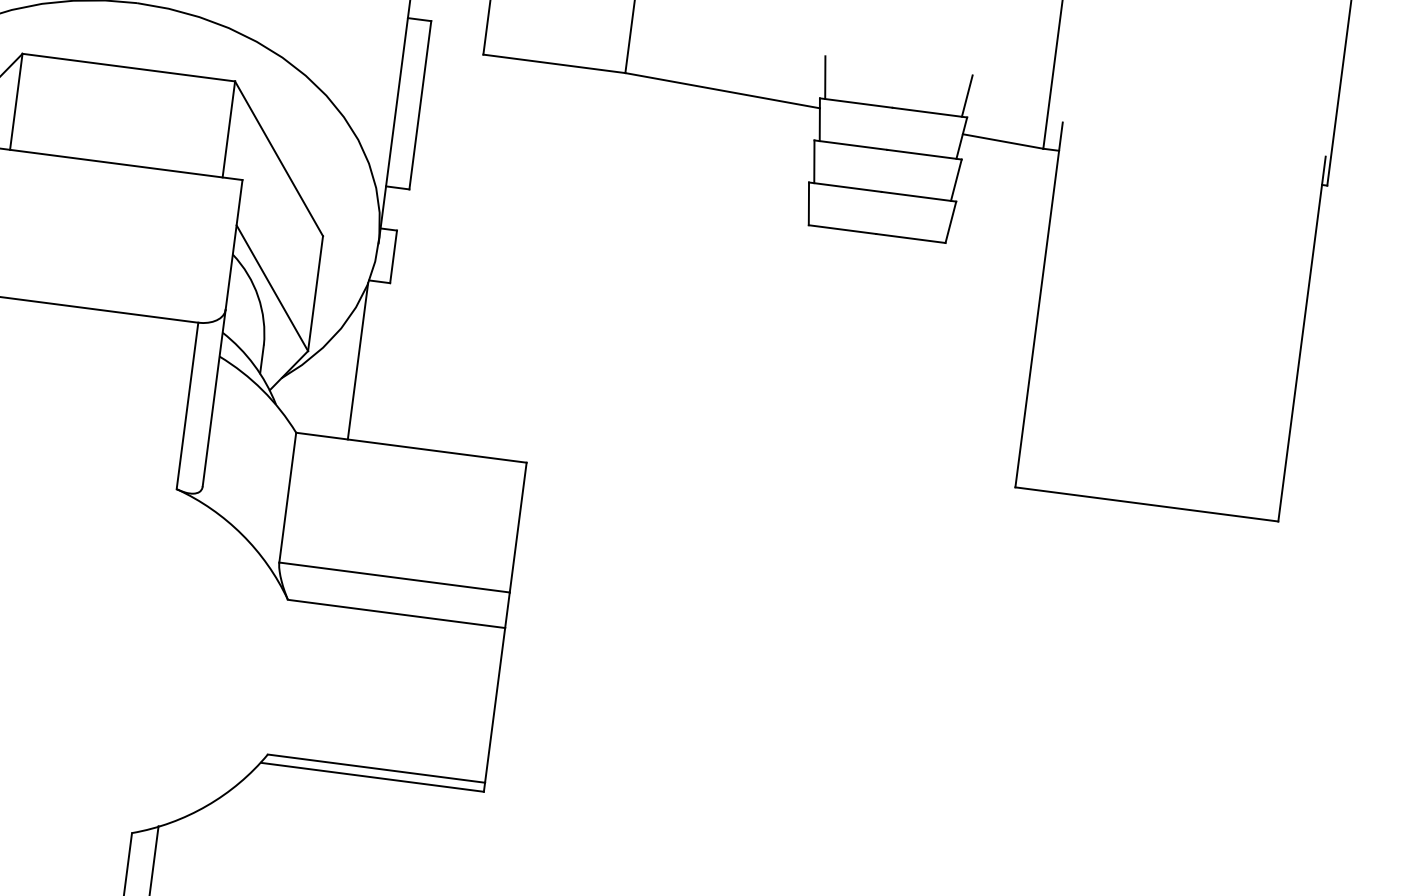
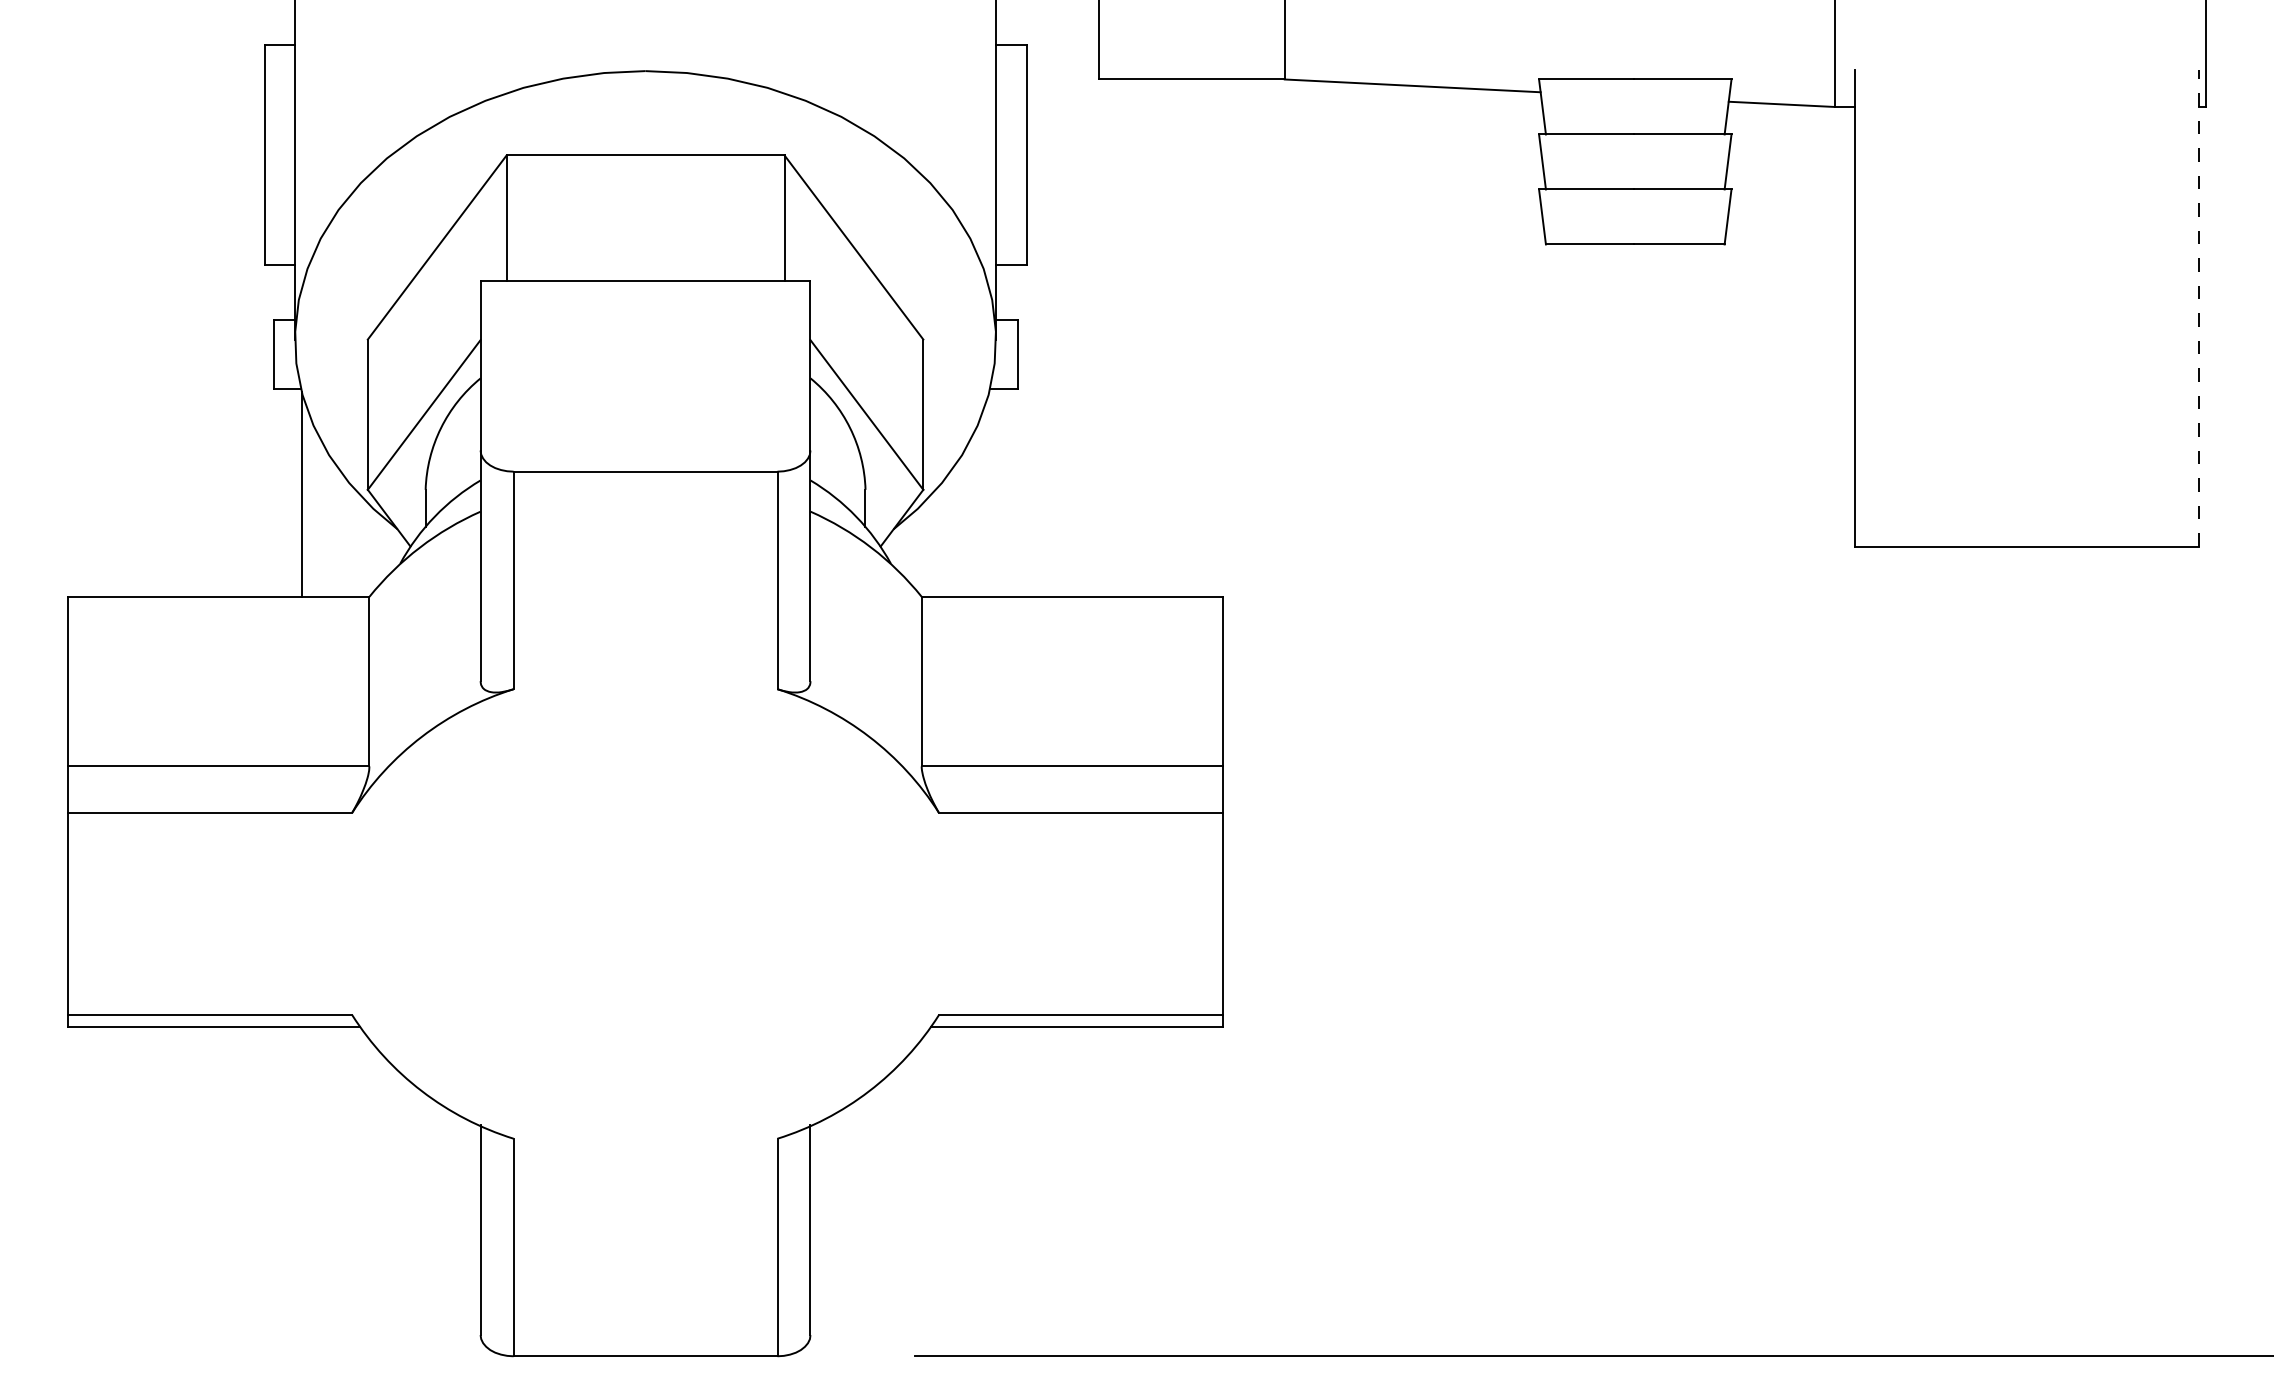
line: (825, 77) -> (1542, 51), removed
line: (966, 95) -> (1727, 51), removed
line: (1301, 338) -> (2198, 307), solid -> dashed
line: (358, 361) -> (989, 494), removed

